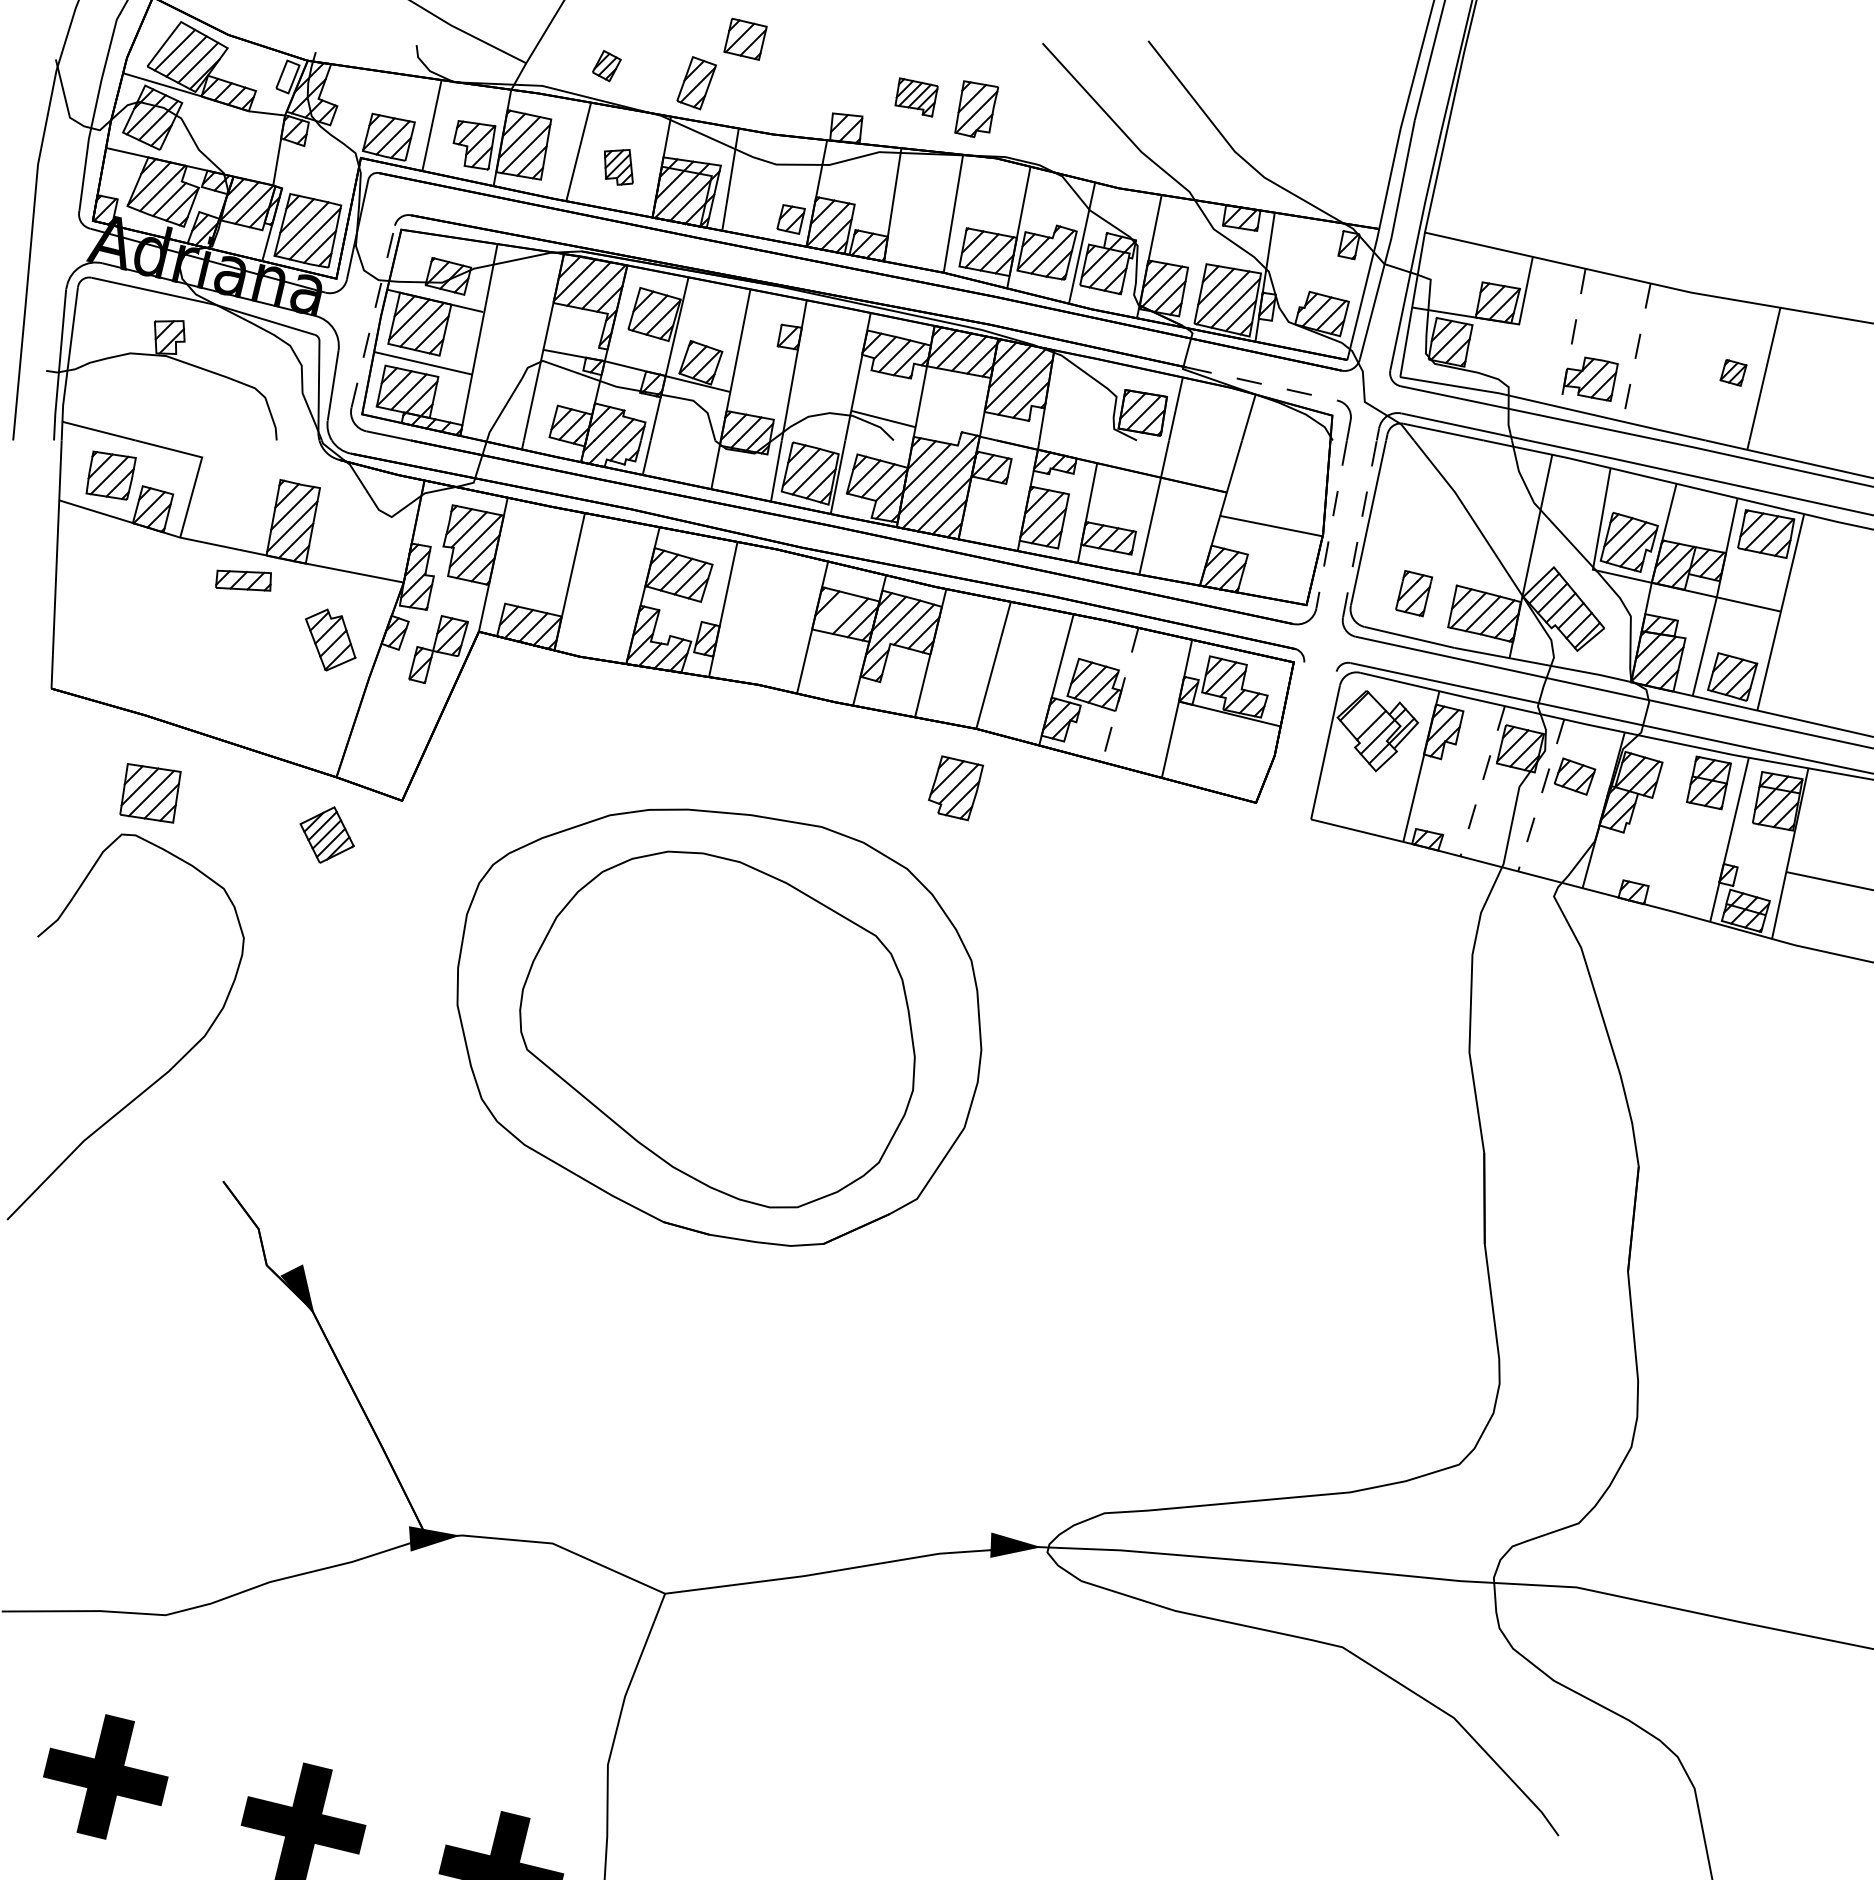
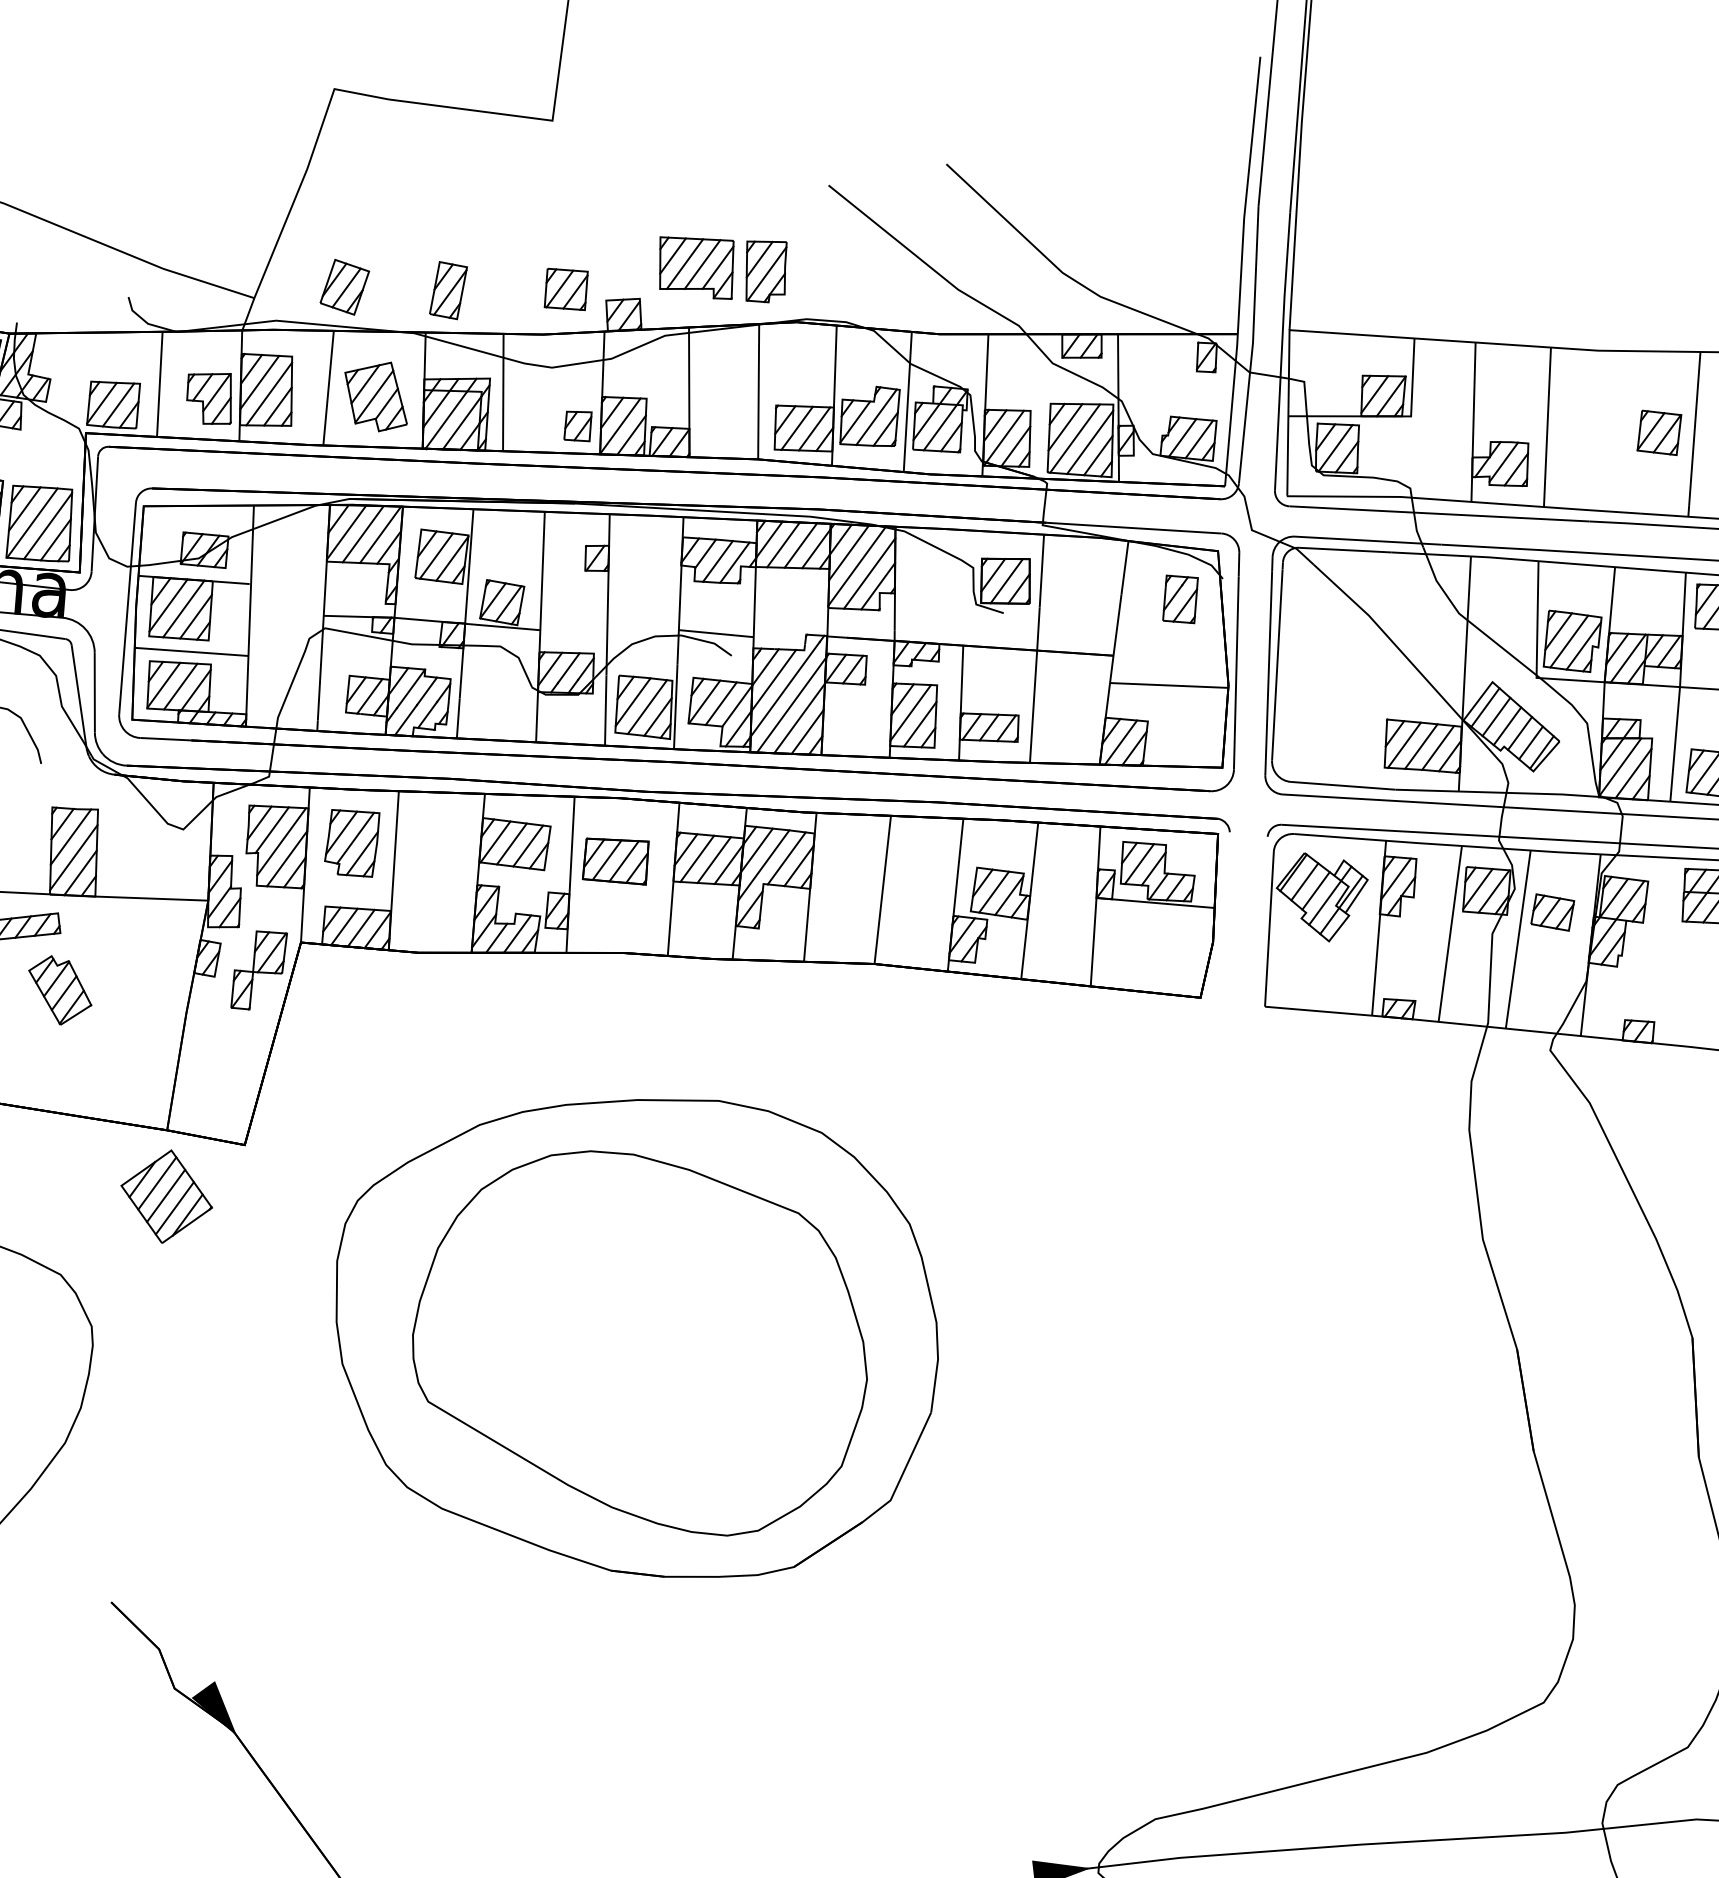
part: (745, 38) -> (566, 288), moved
part: (606, 65) -> (344, 286), size x1.67
part: (916, 97) -> (696, 268), size x1.67
part: (618, 167) -> (375, 398), size x1.67
line: (373, 316) -> (127, 608), dashed -> solid
line: (1572, 338) -> (1473, 422), dashed -> solid
line: (1636, 353) -> (1547, 428), dashed -> solid
part: (1733, 372) -> (1659, 432), size x1.67
line: (1262, 384) -> (1134, 528), dashed -> solid
line: (1331, 524) -> (1236, 673), dashed -> solid
line: (1360, 528) -> (1269, 672), dashed -> solid
part: (1414, 593) -> (1181, 599), moved
part: (764, 604) -> (615, 861), added
line: (835, 612) -> (696, 858), added
part: (330, 639) -> (60, 989), moved
line: (1120, 695) -> (1030, 901), dashed -> solid
line: (1362, 715) -> (1304, 881), added
line: (1482, 781) -> (1450, 934), dashed -> solid
part: (956, 788) -> (353, 843), moved
line: (1541, 795) -> (1518, 939), dashed -> solid
part: (327, 834) -> (167, 1195), size x1.43

